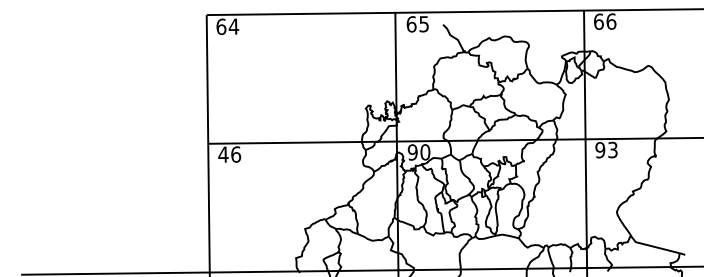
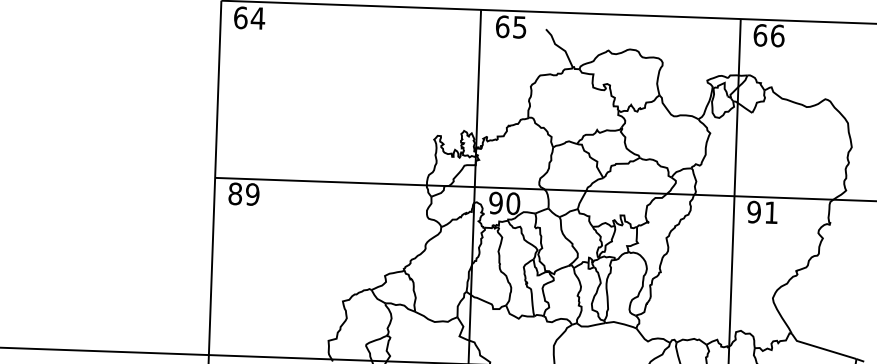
text: (612, 149) -> (770, 211), 93 -> 91
text: (229, 154) -> (243, 194), 46 -> 89

